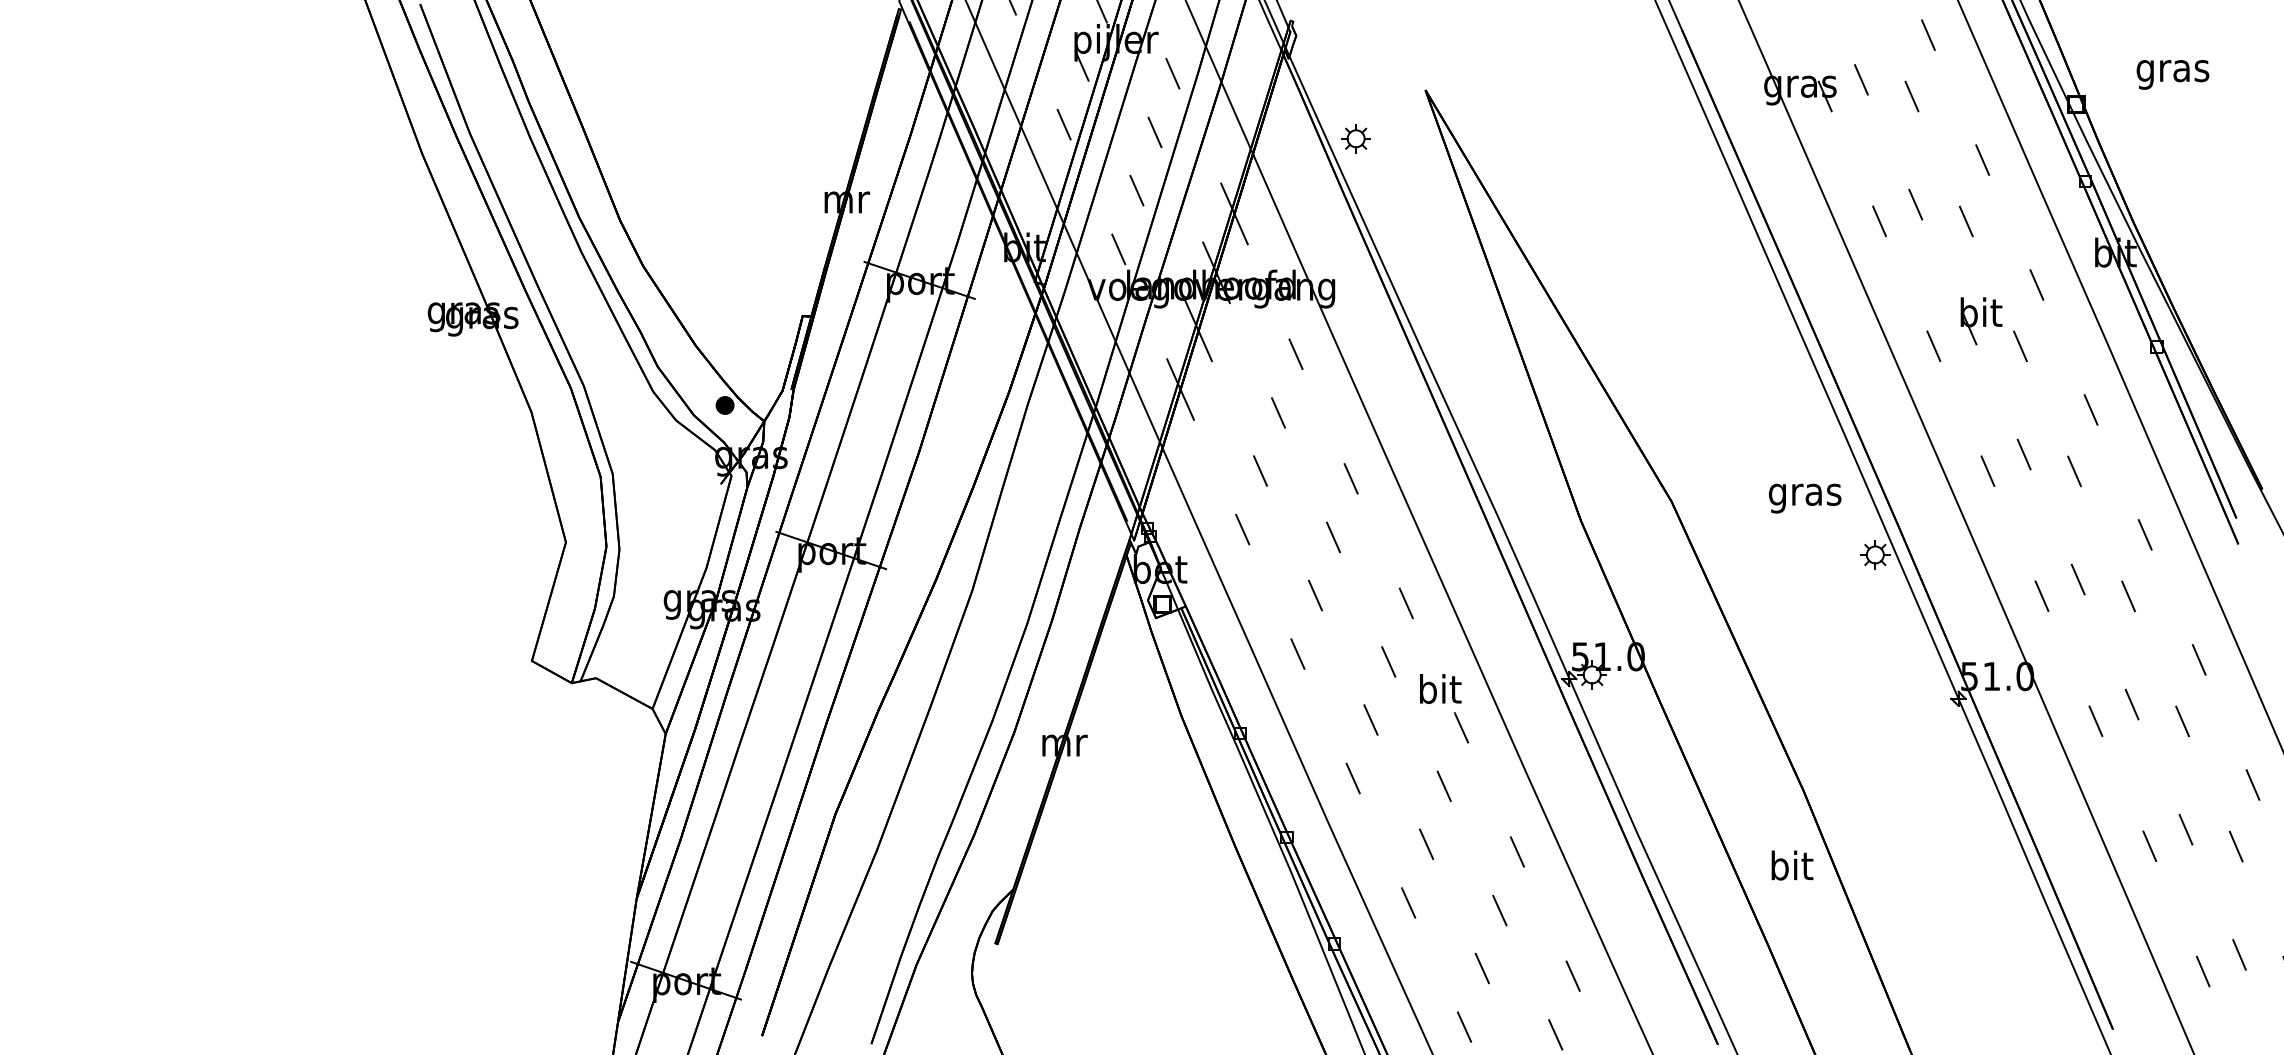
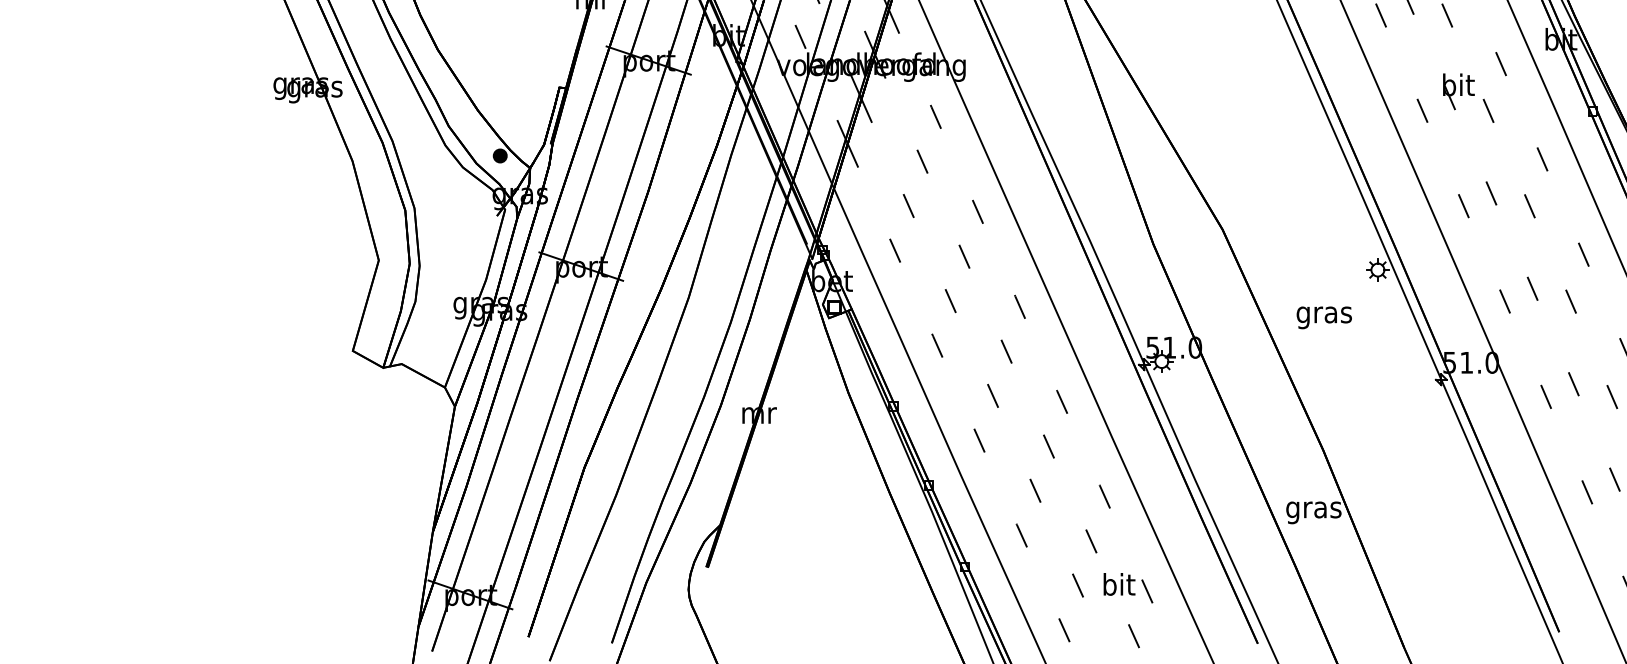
text: (1805, 498) -> (1324, 317), moved
text: (1440, 688) -> (1119, 584), moved
text: (1791, 869) -> (1313, 510), bit -> gras

